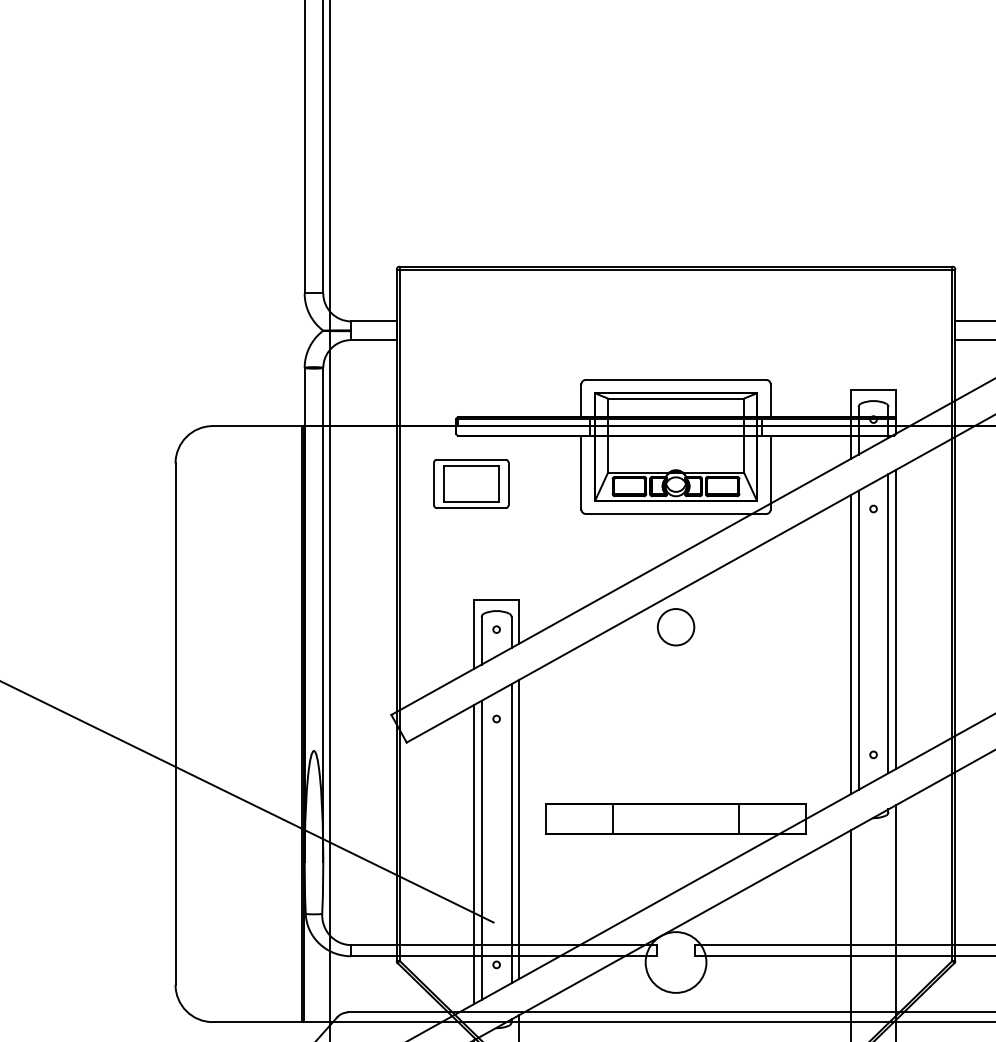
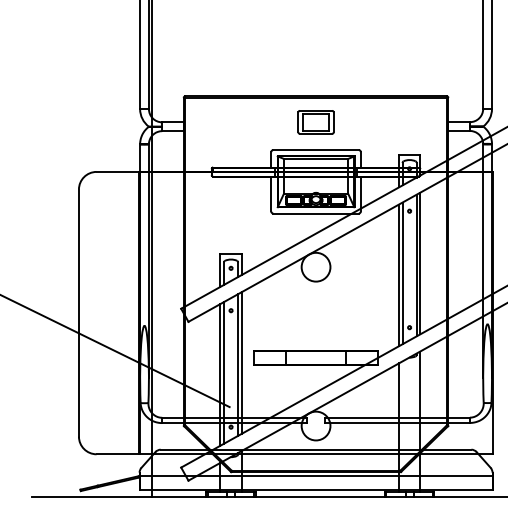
part: (470, 484) -> (315, 122), moved
circle: (674, 625) -> (315, 266), size x1.67

